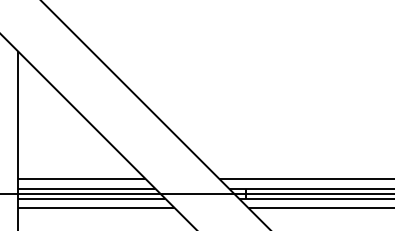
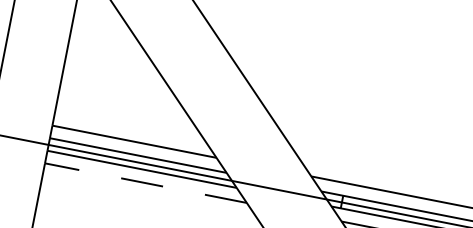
line: (95, 208) -> (144, 183), solid -> dashed

